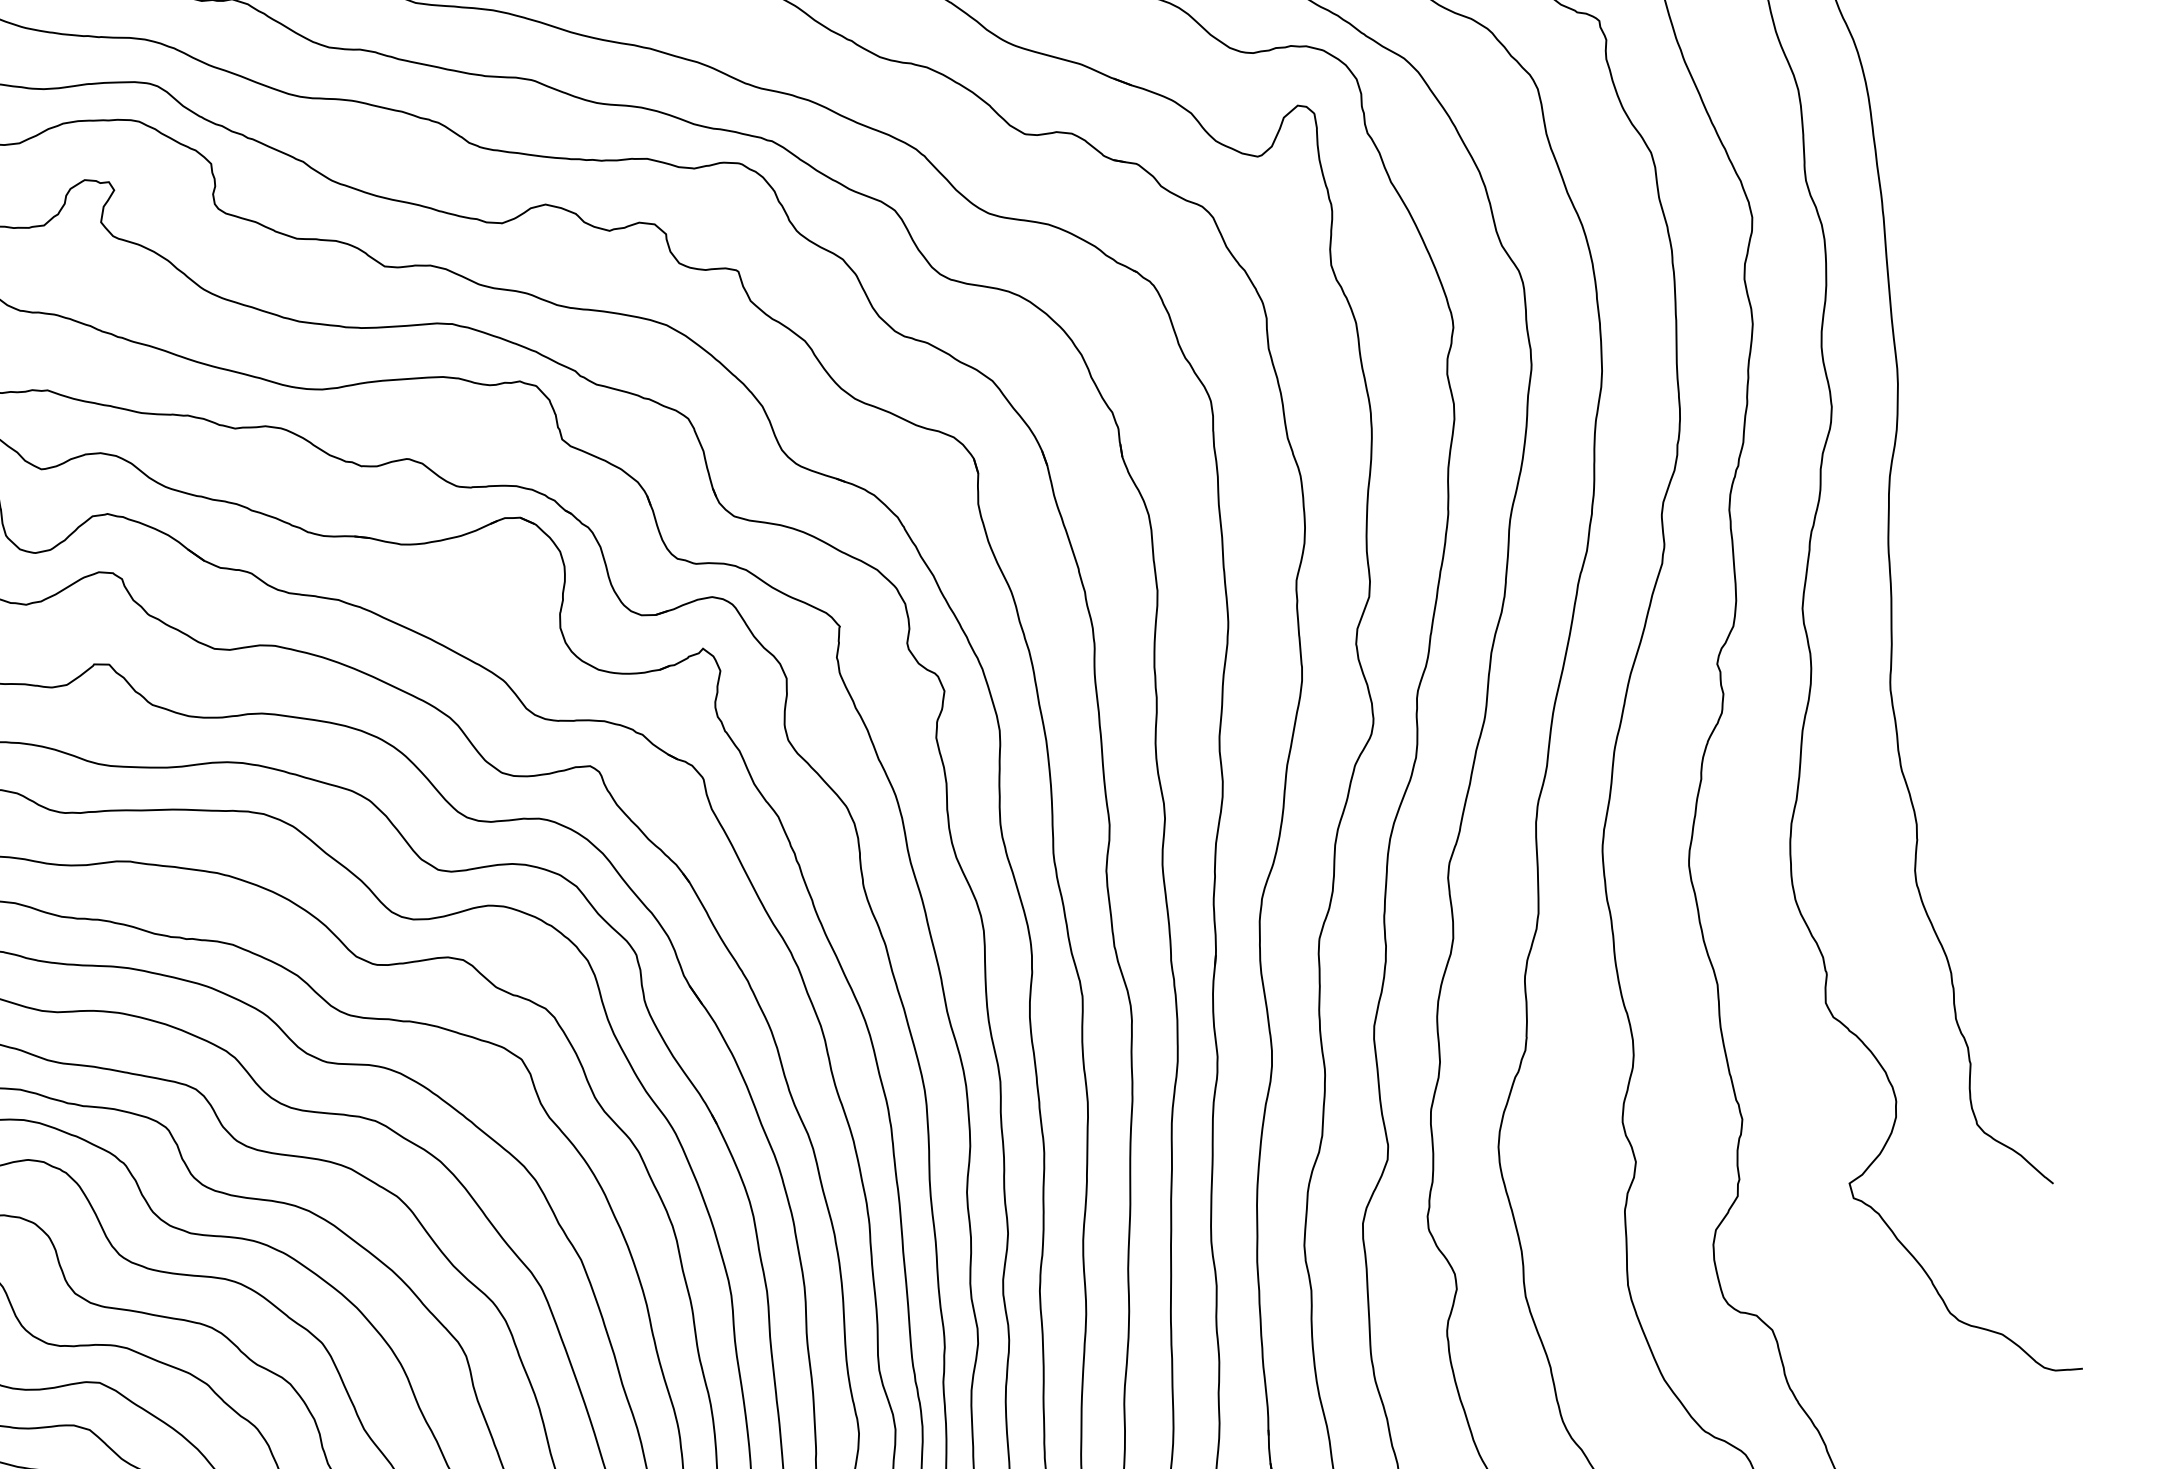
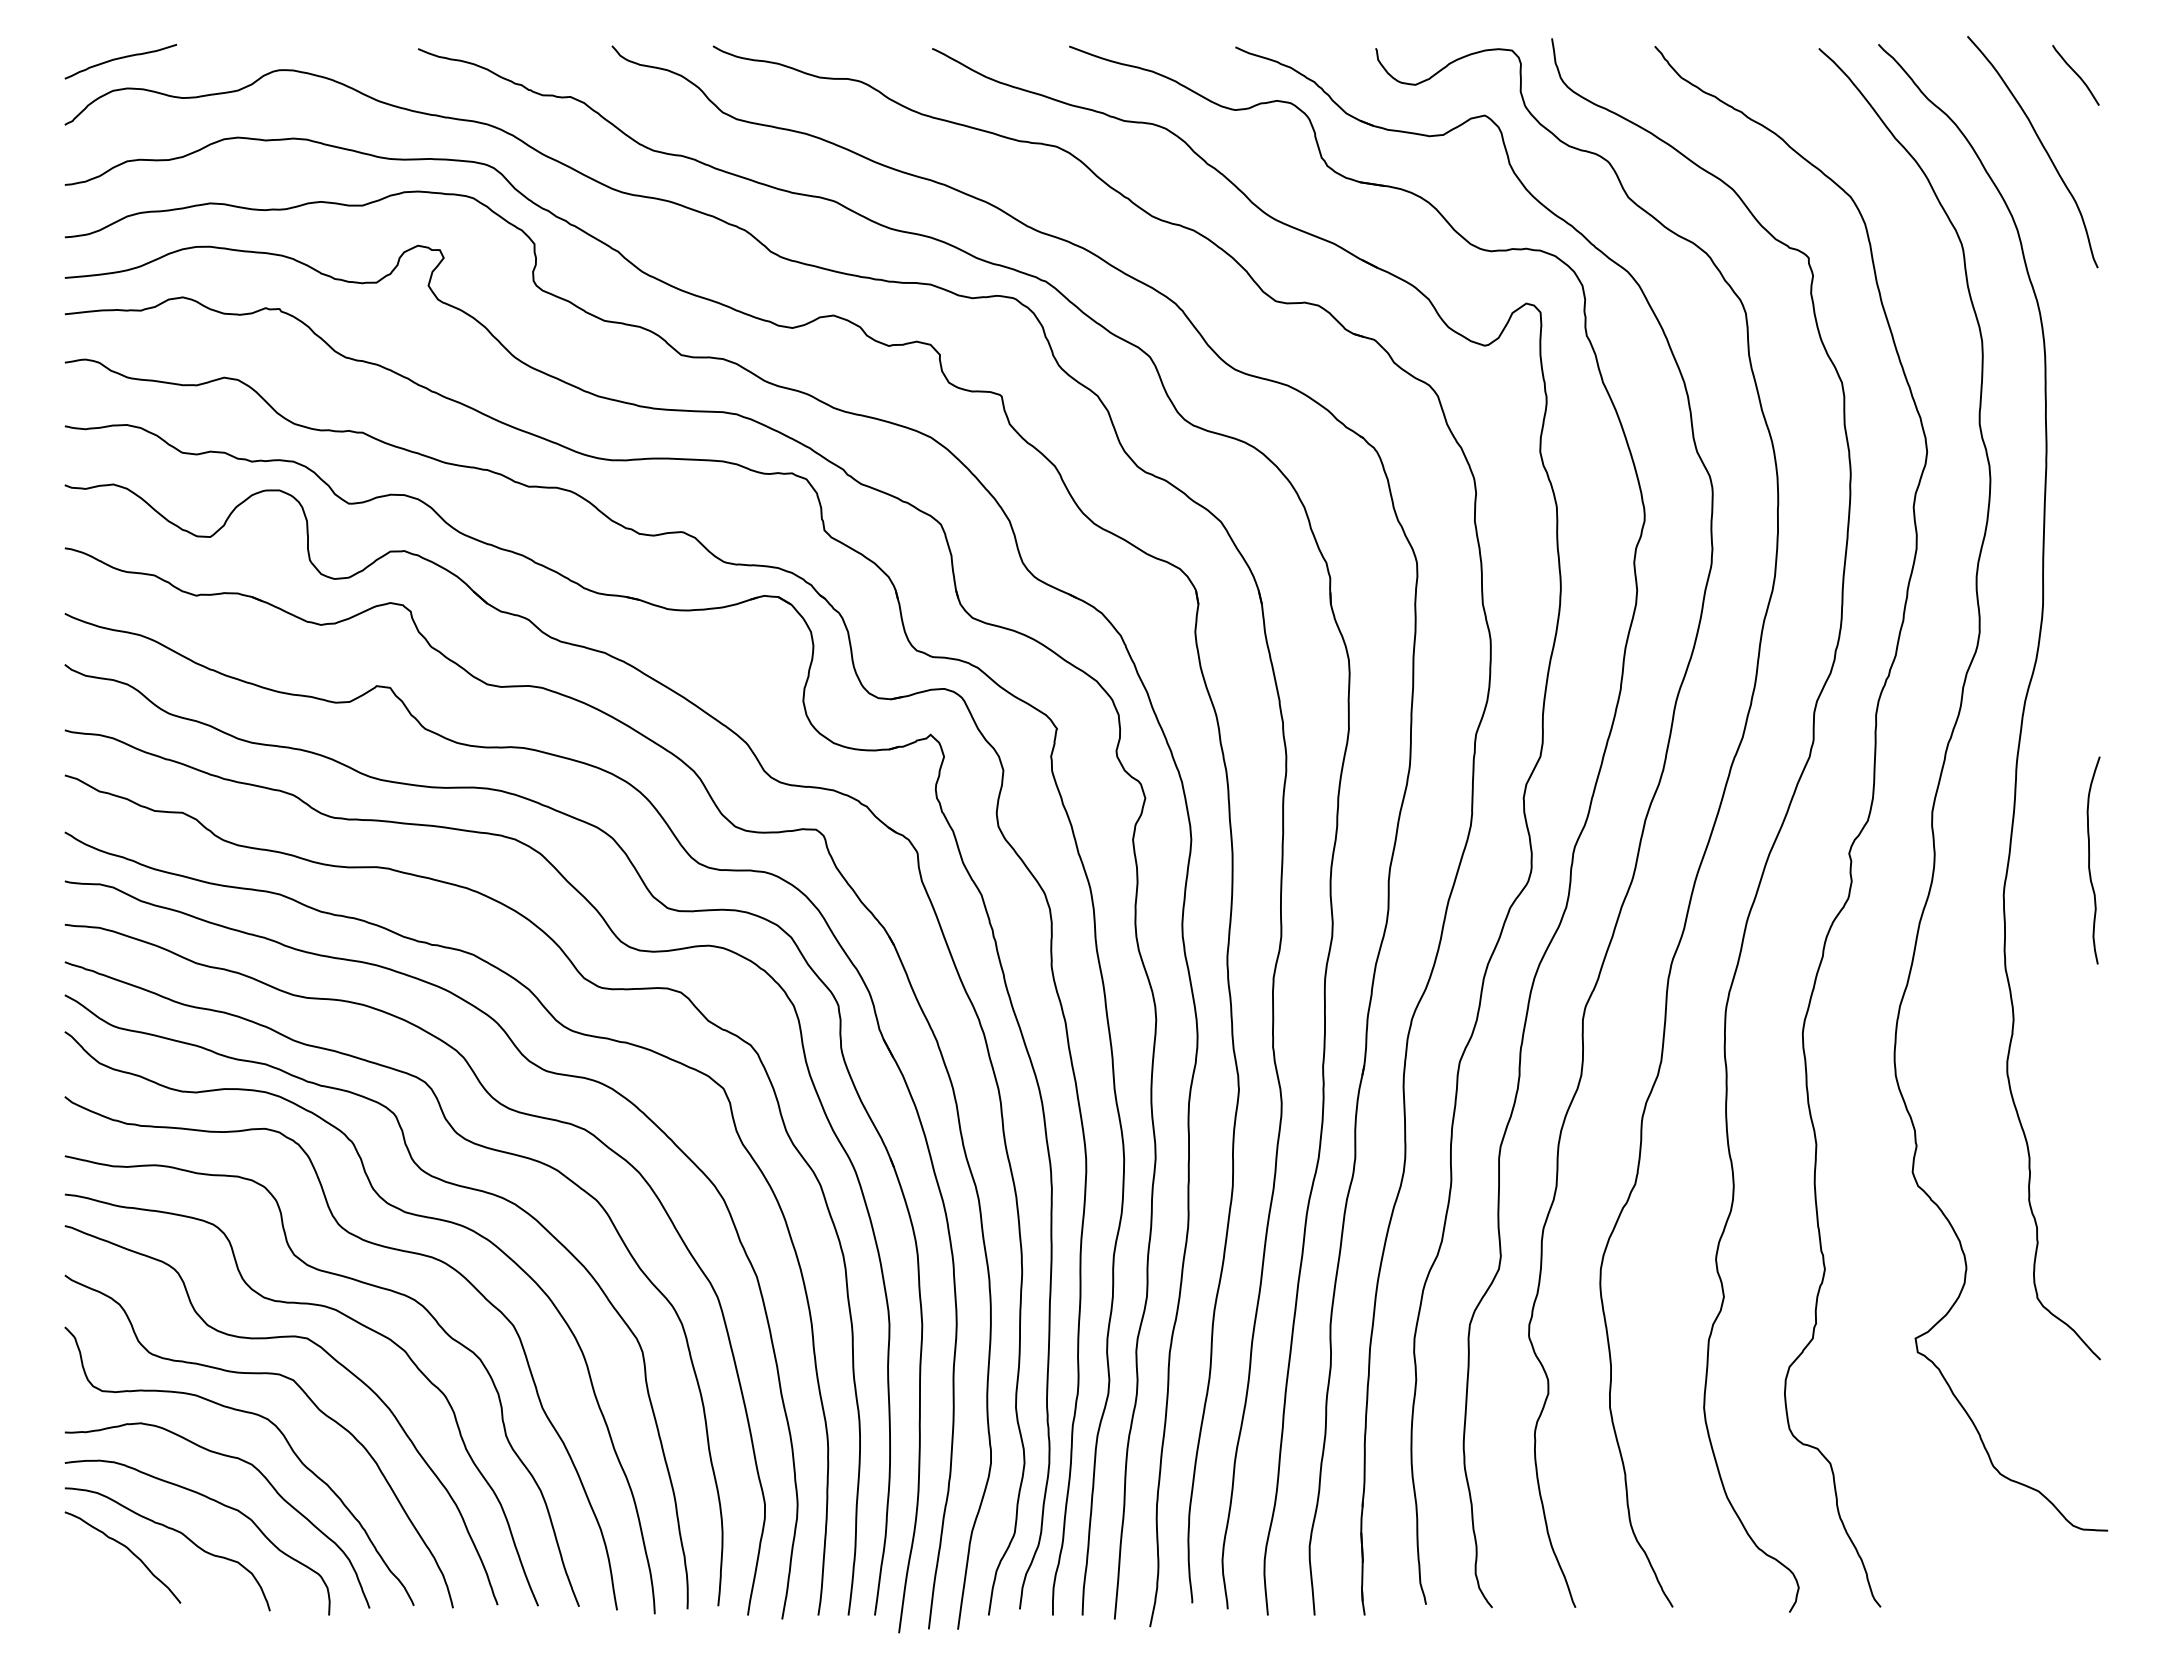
curve: (1979, 641) -> (2089, 860), added

